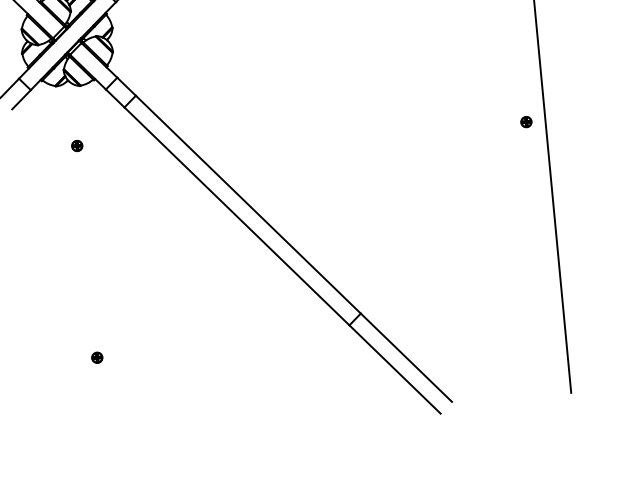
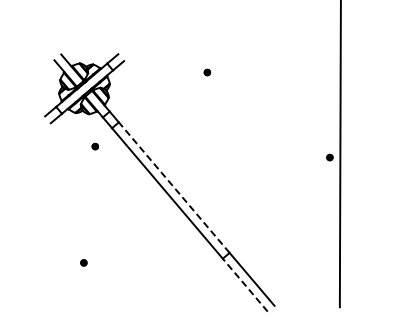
part: (75, 145) -> (94, 146), moved
line: (248, 204) -> (174, 187), solid -> dashed
line: (395, 370) -> (245, 285), solid -> dashed

